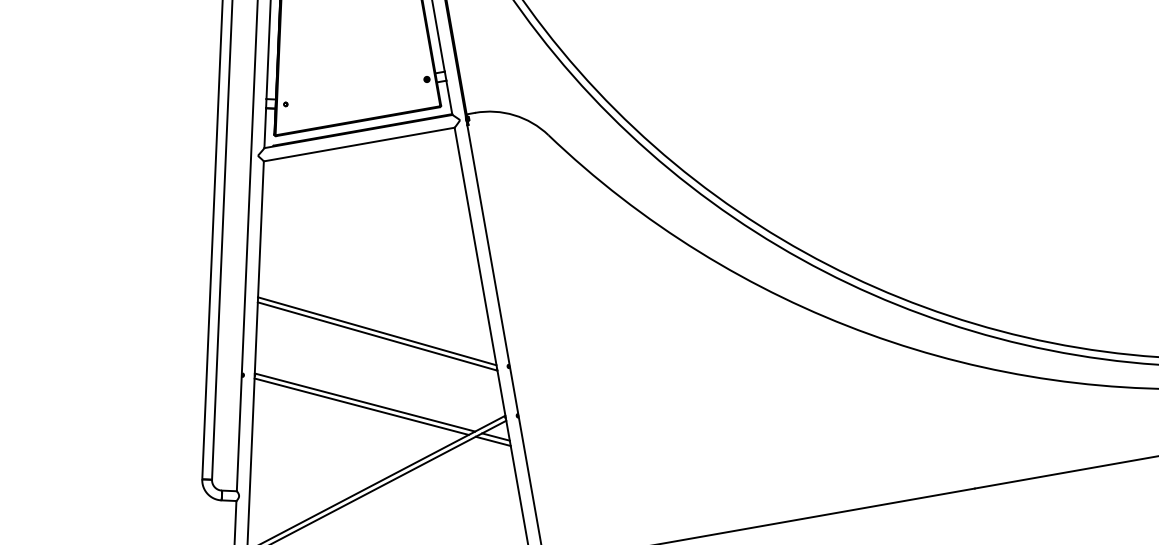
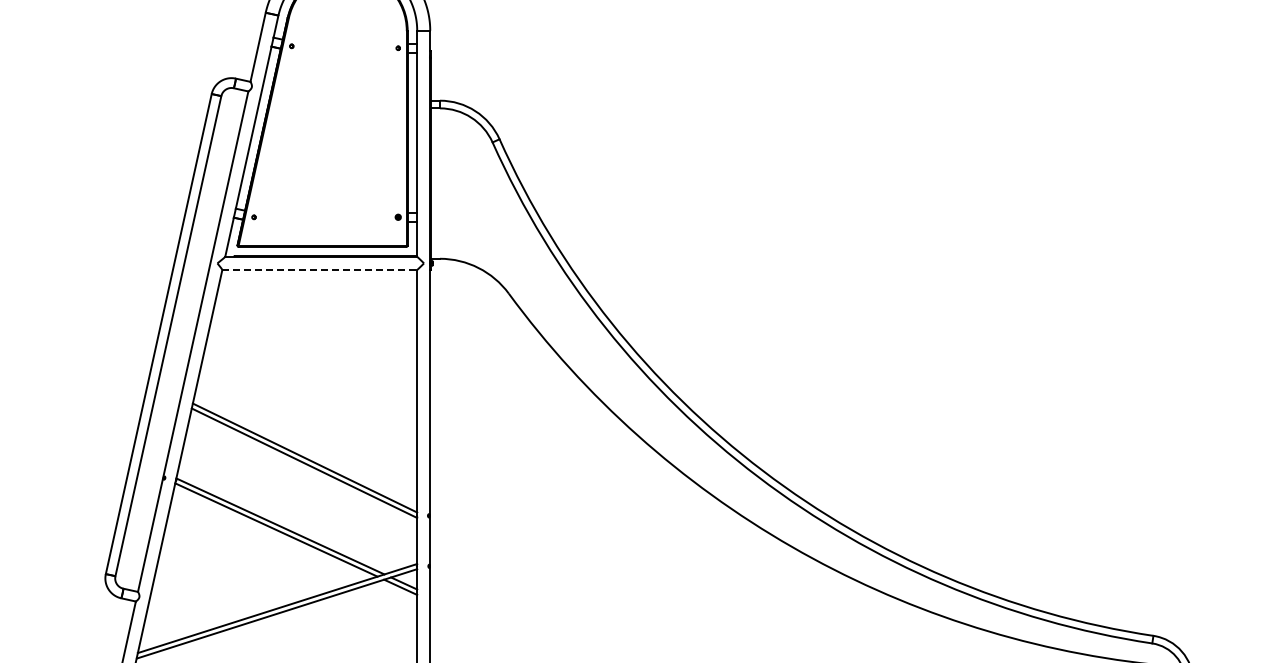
line: (359, 144) -> (320, 269), solid -> dashed

